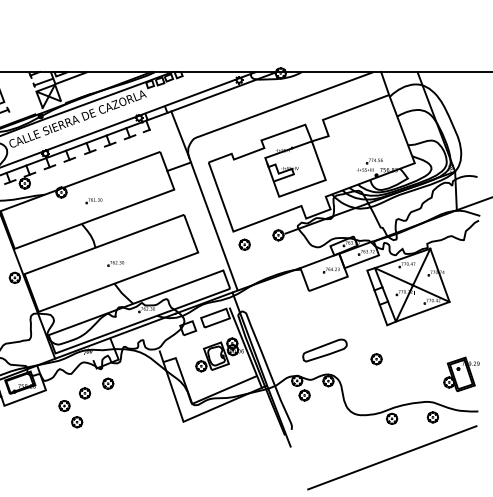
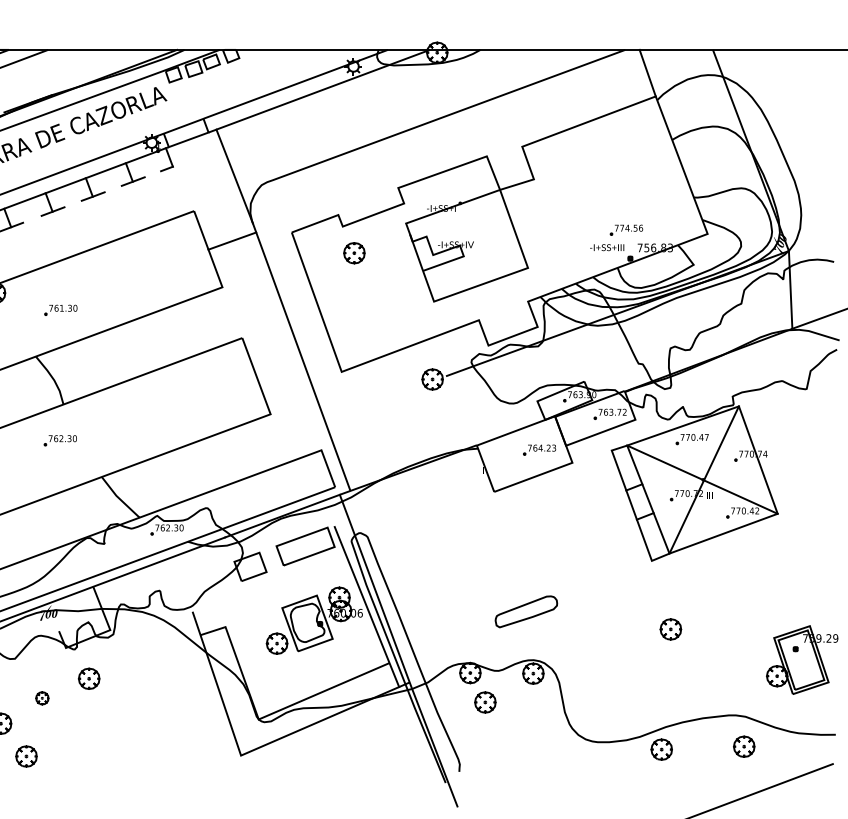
part: (244, 244) -> (353, 252), moved
part: (115, 263) -> (59, 440), moved
part: (324, 350) -> (525, 611), size x0.7
part: (376, 359) -> (670, 629), moved
part: (84, 393) -> (41, 698), size x0.6

